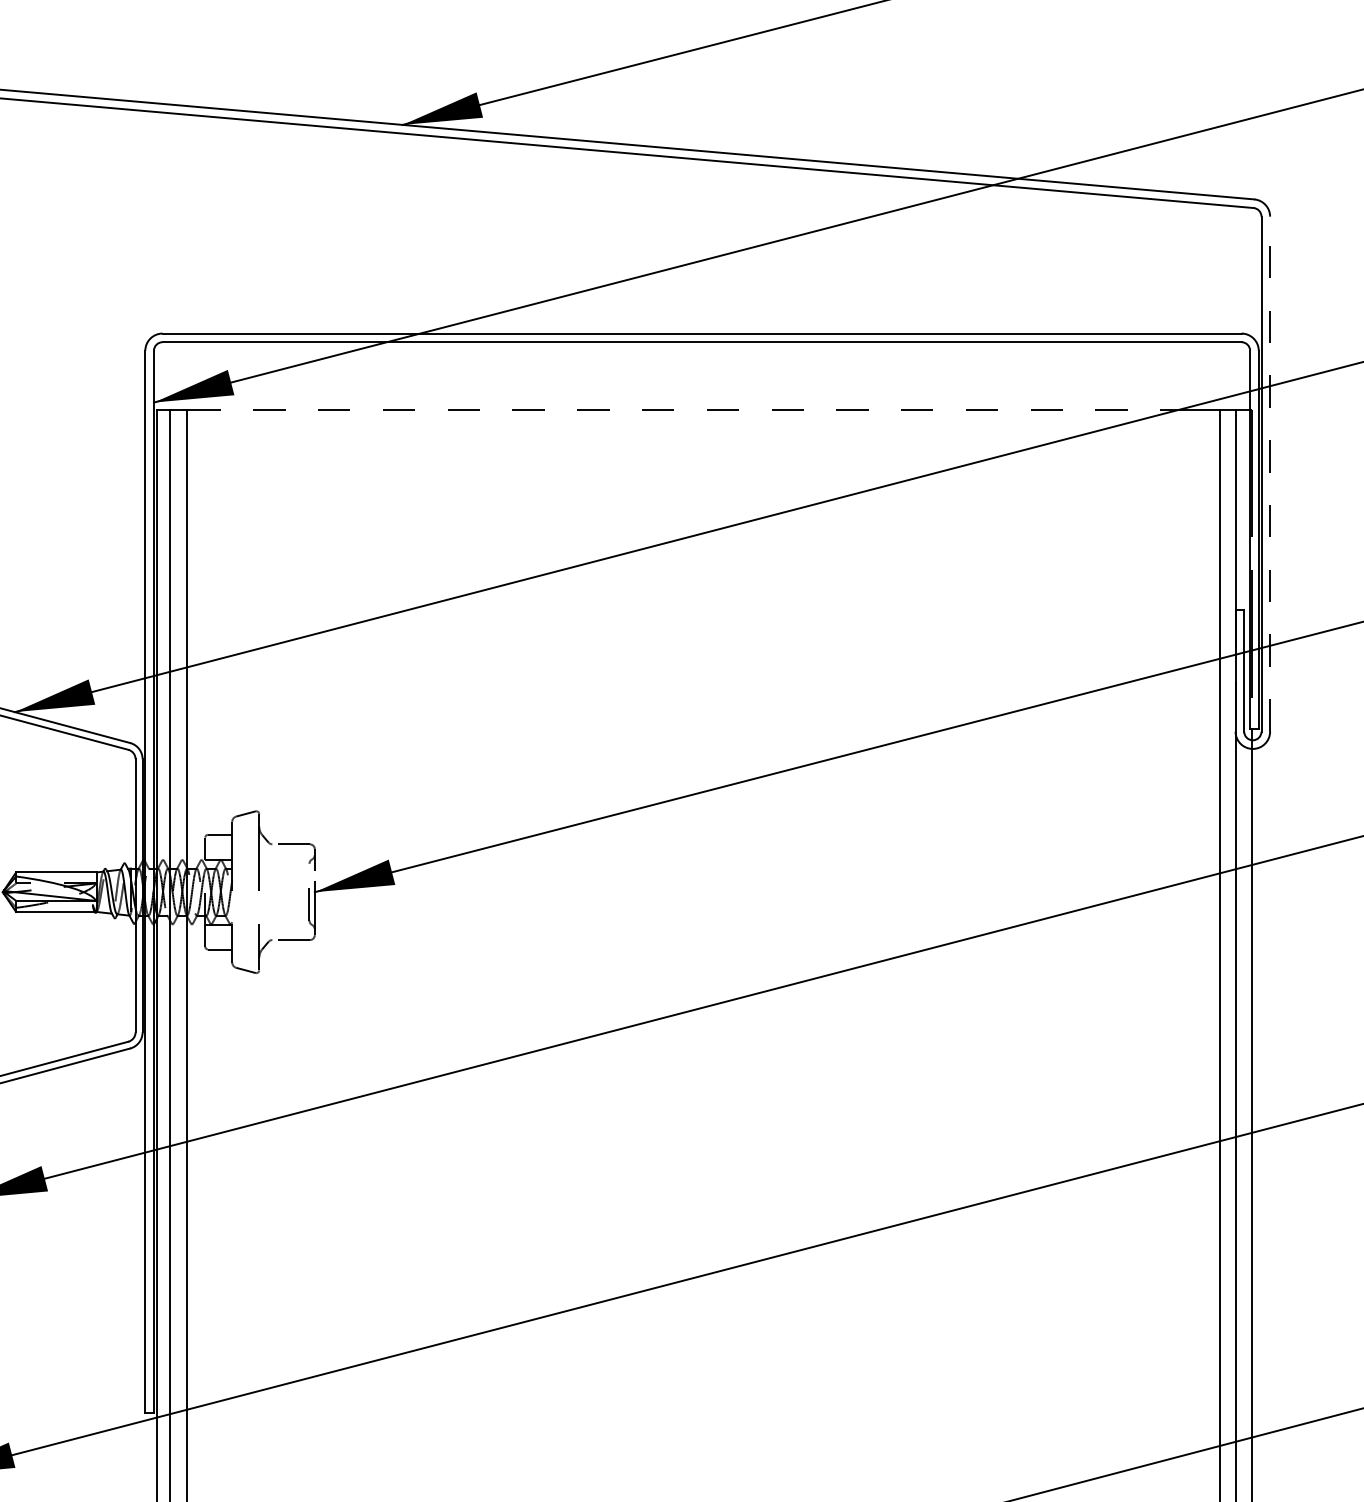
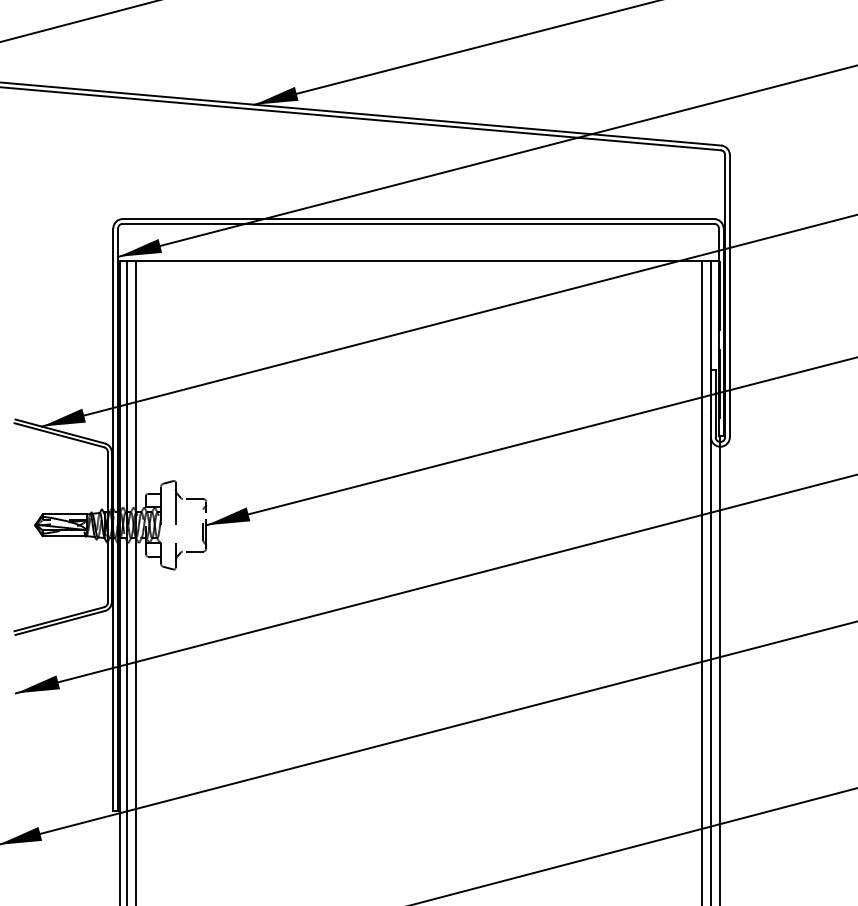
line: (682, 409) -> (407, 260), dashed -> solid
line: (1269, 472) -> (729, 295), dashed -> solid

